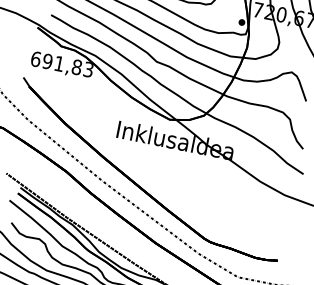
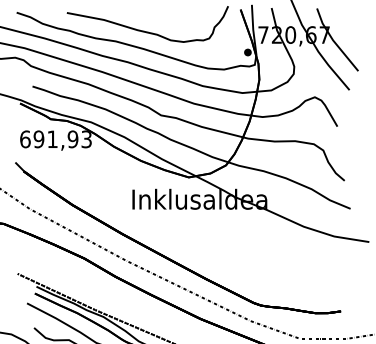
text: (76, 67) -> (72, 139), 691,83 -> 691,93

